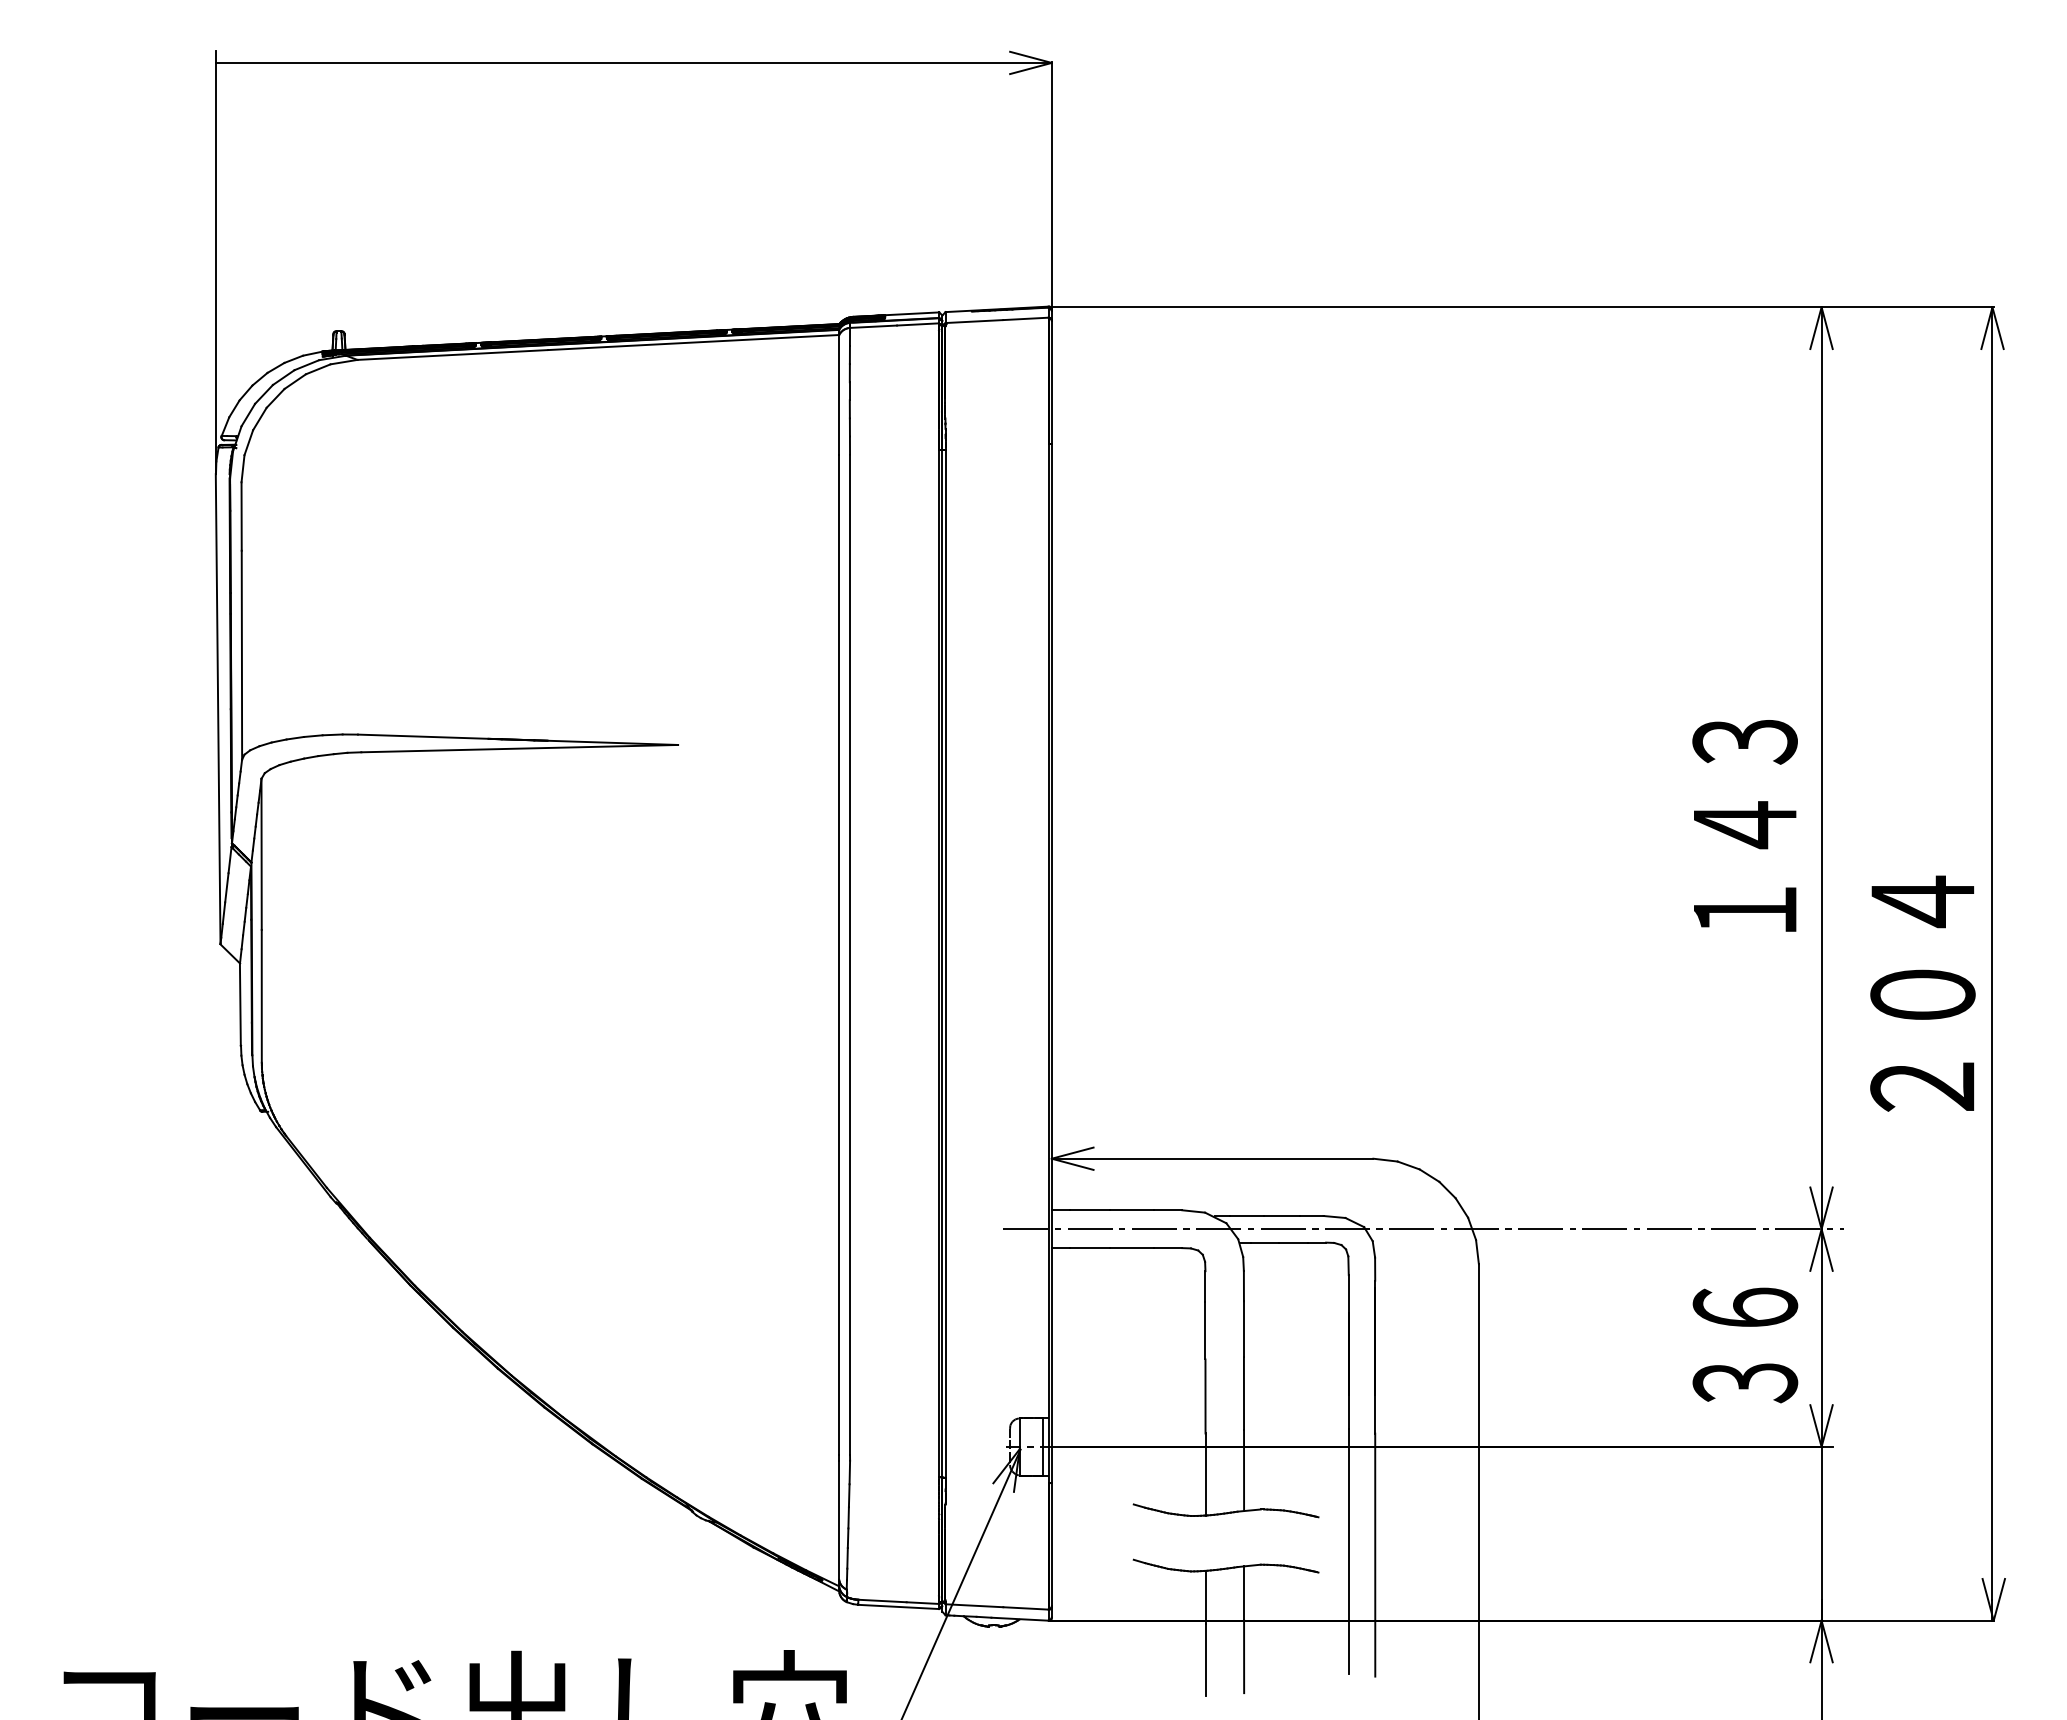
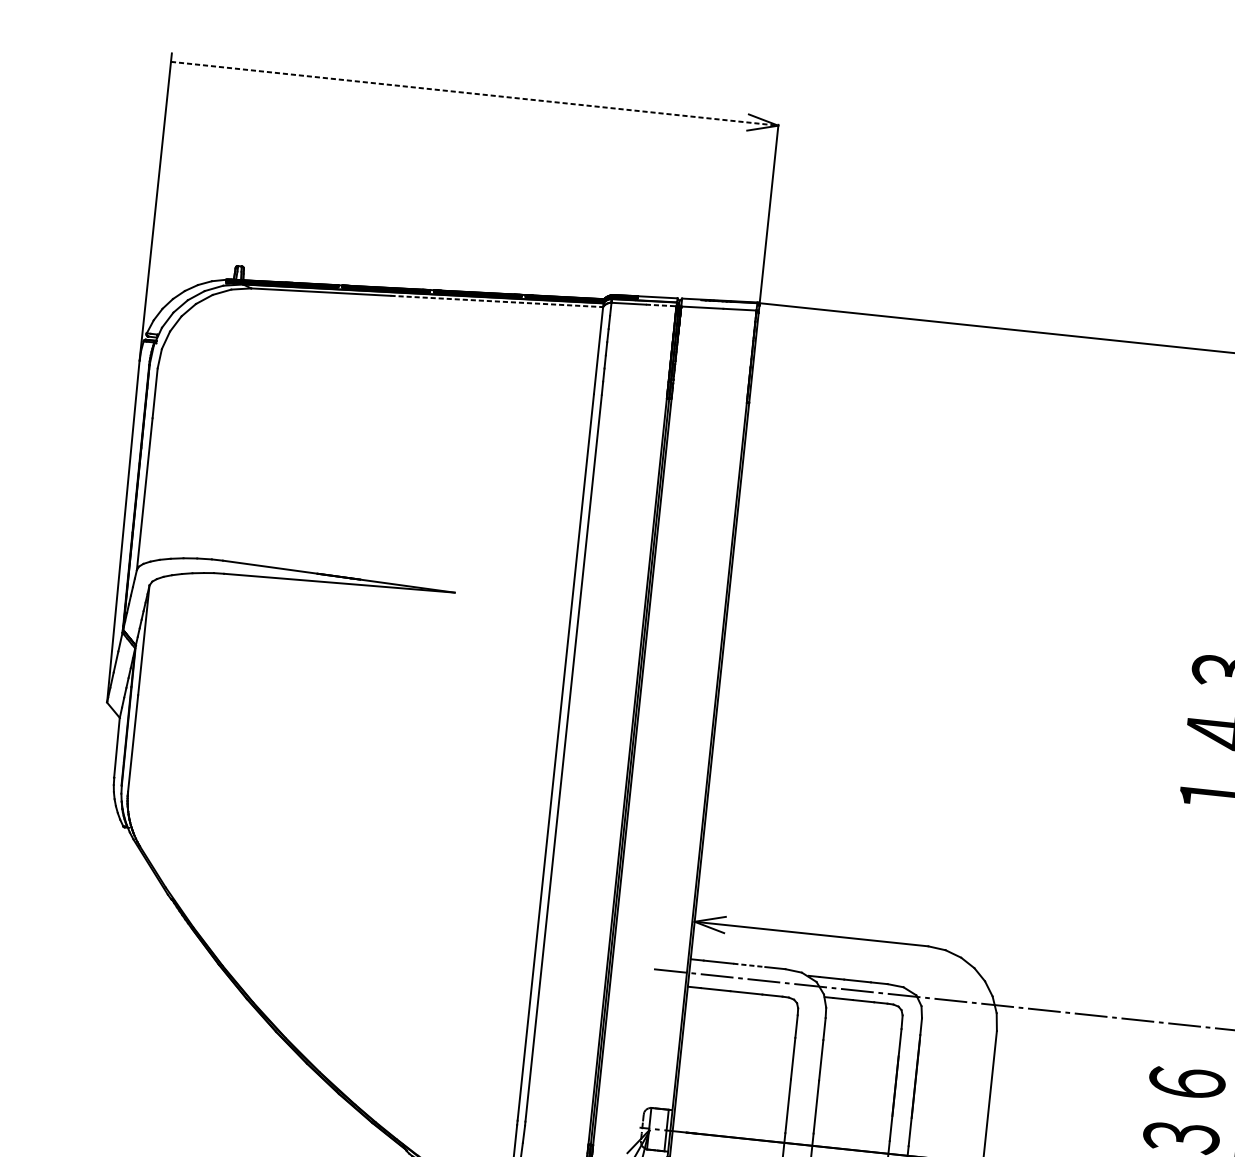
line: (634, 62) -> (475, 93), solid -> dashed
line: (918, 324) -> (661, 305), solid -> dashed
line: (693, 342) -> (496, 301), solid -> dashed
line: (1132, 1210) -> (749, 965), solid -> dashed

